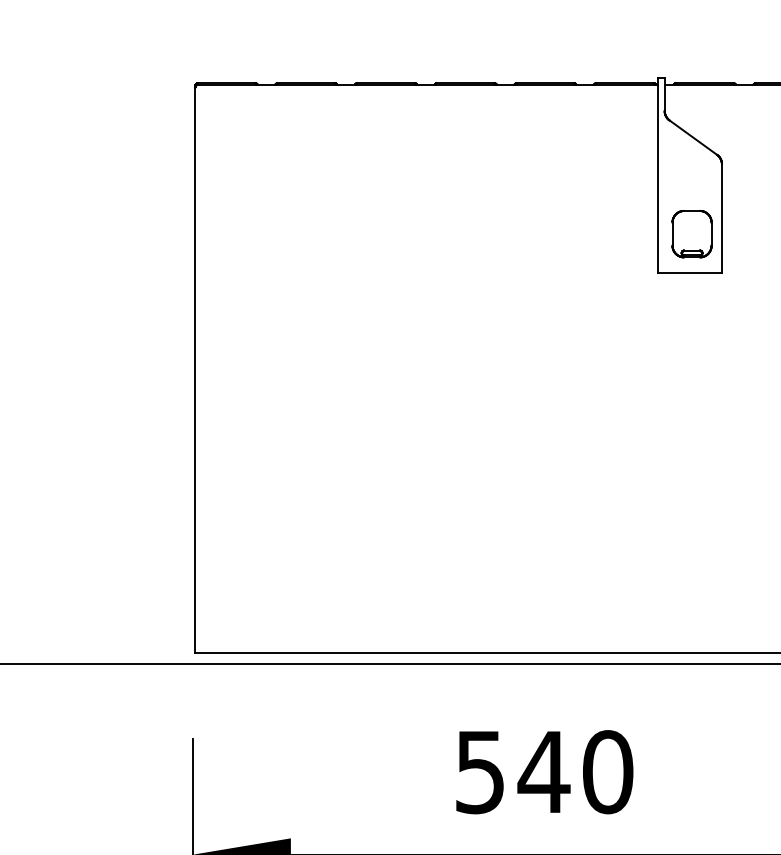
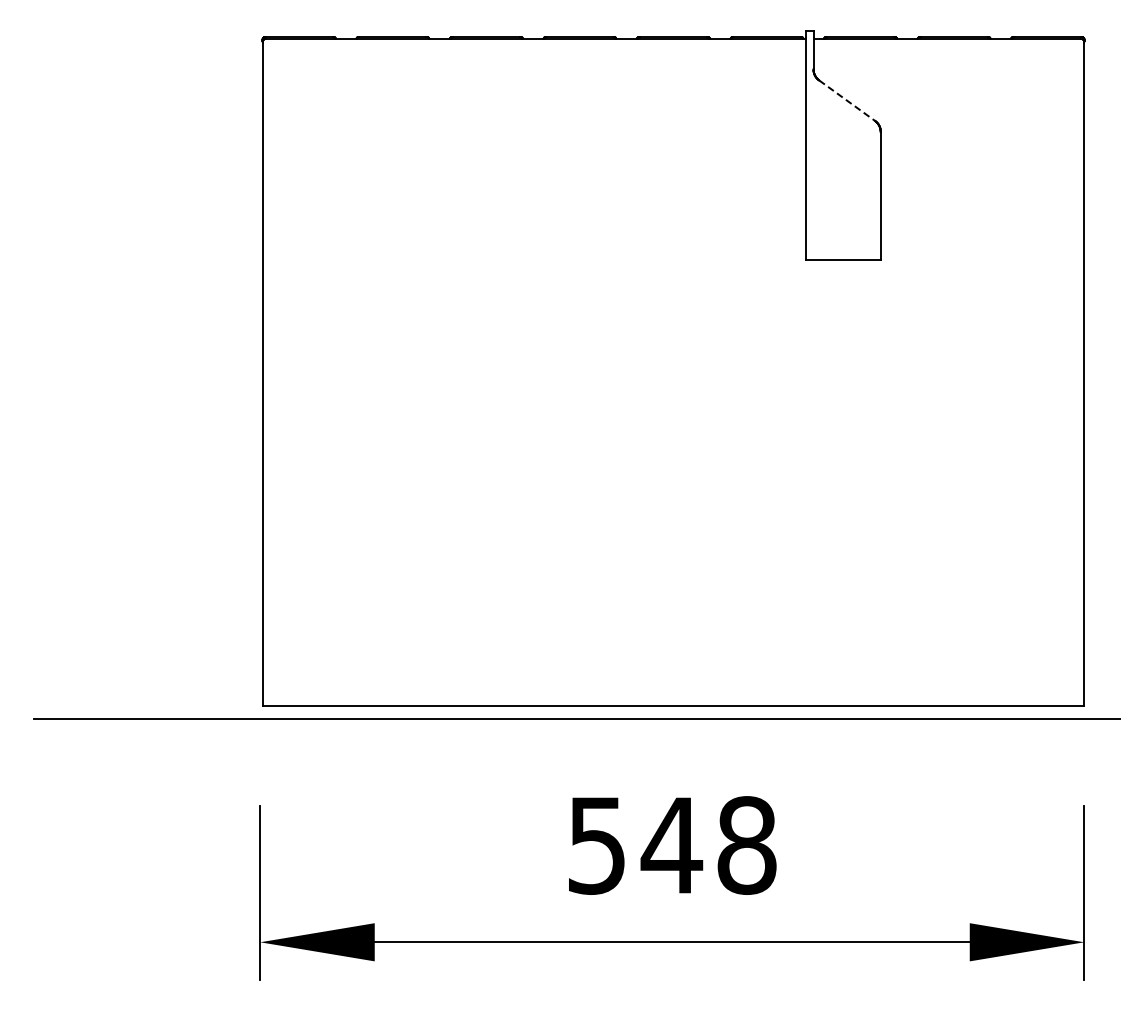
line: (693, 137) -> (847, 100), solid -> dashed
part: (691, 233) -> (845, 213), removed
text: (607, 772) -> (746, 845), 540 -> 548

